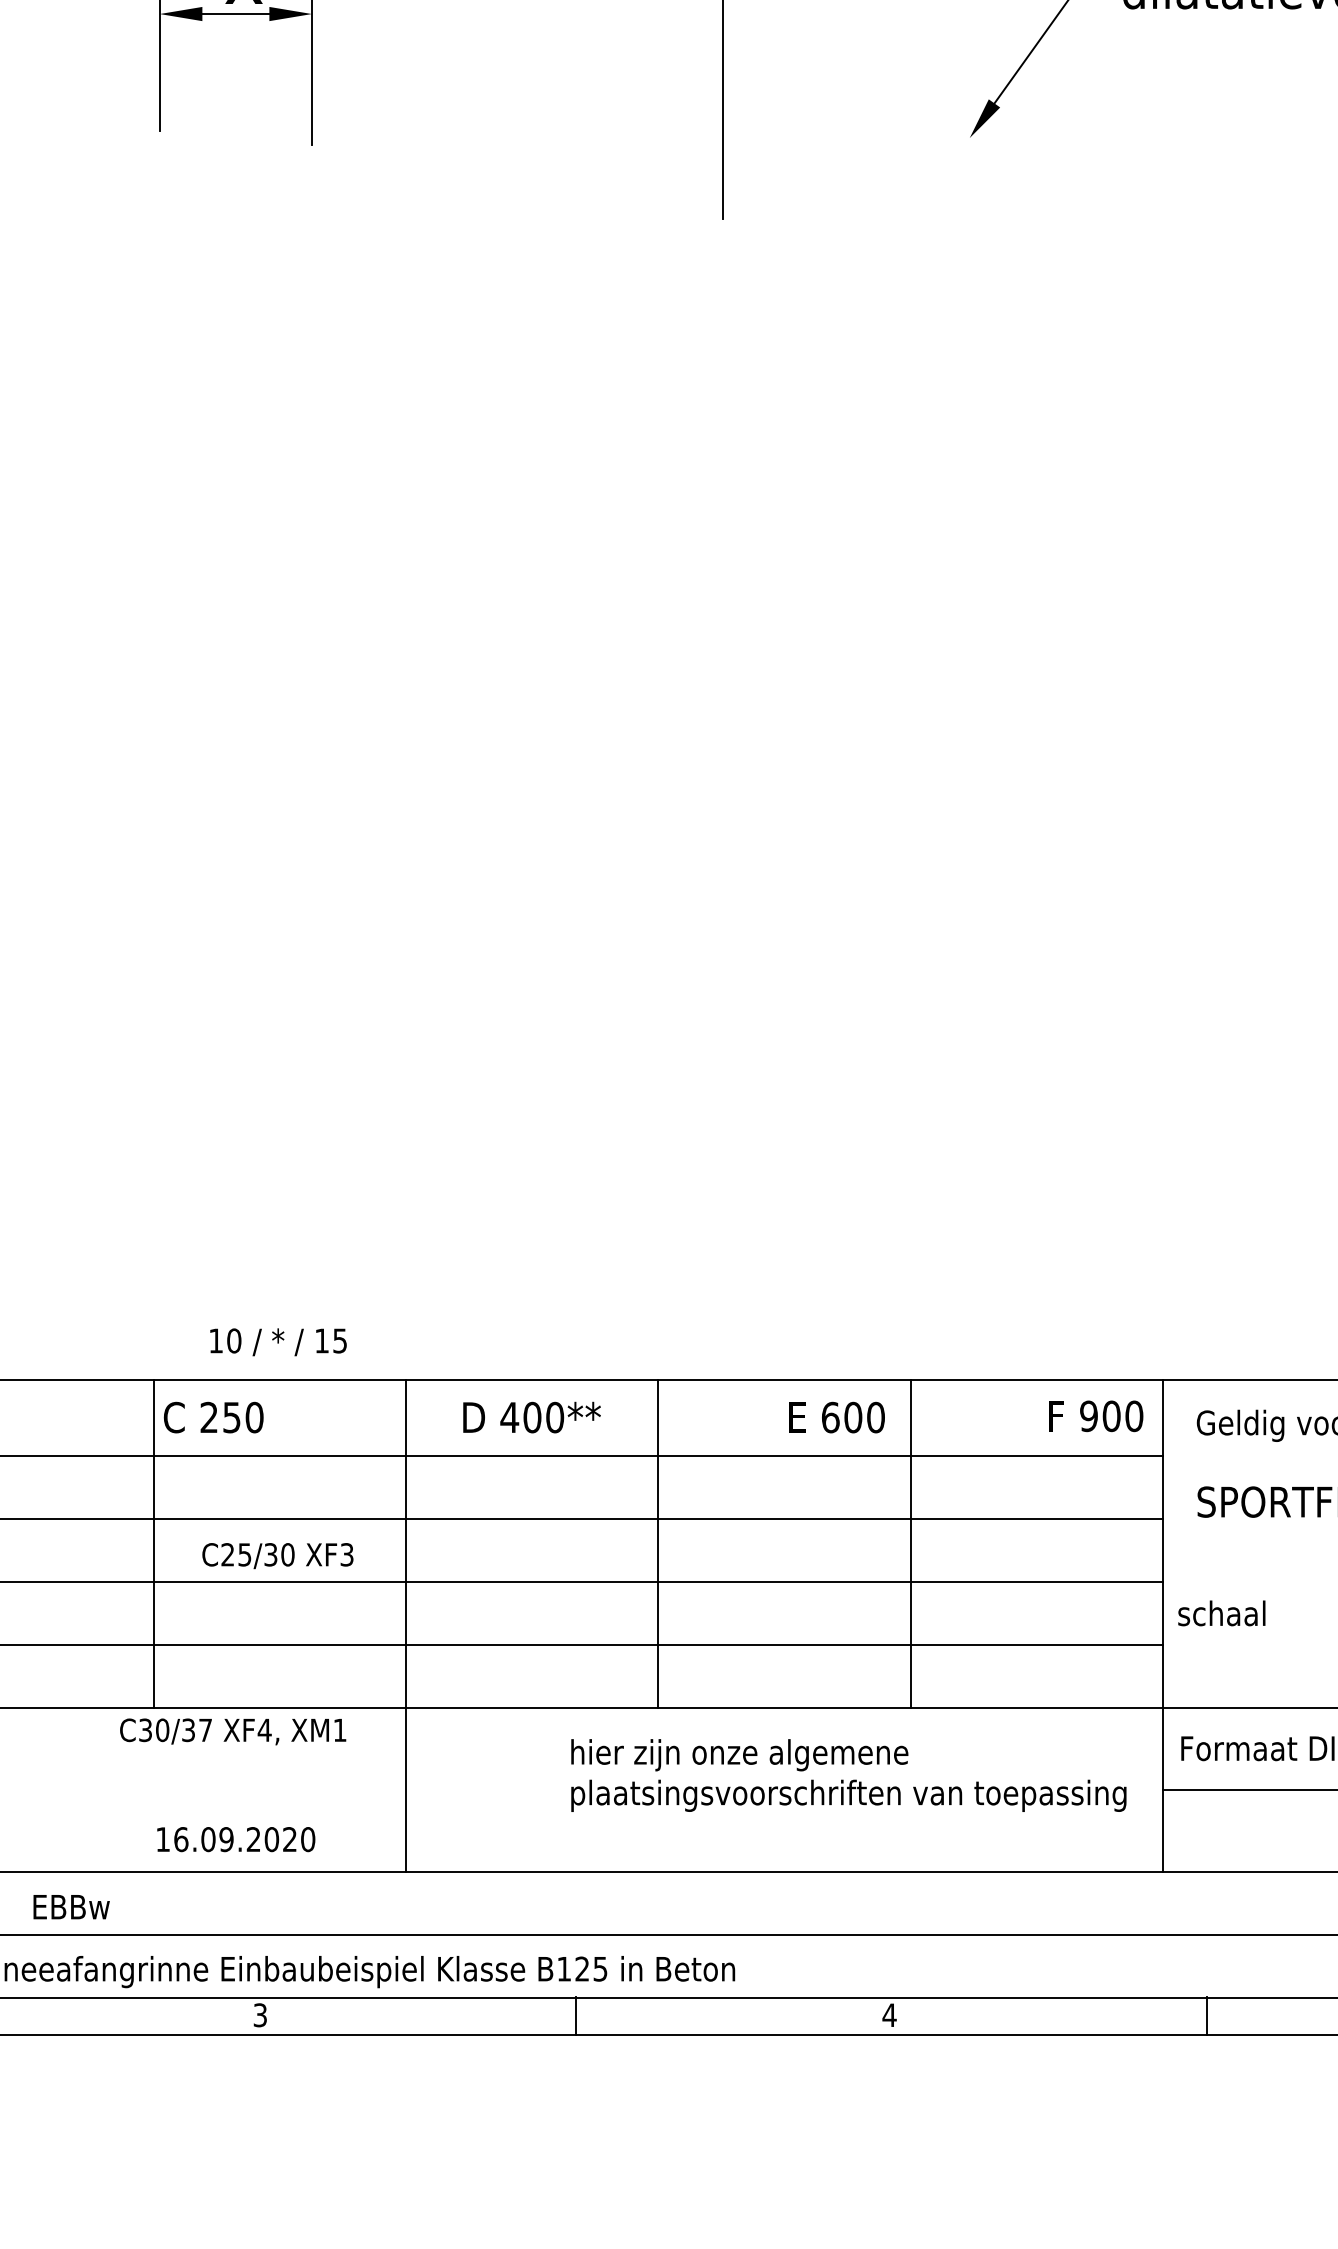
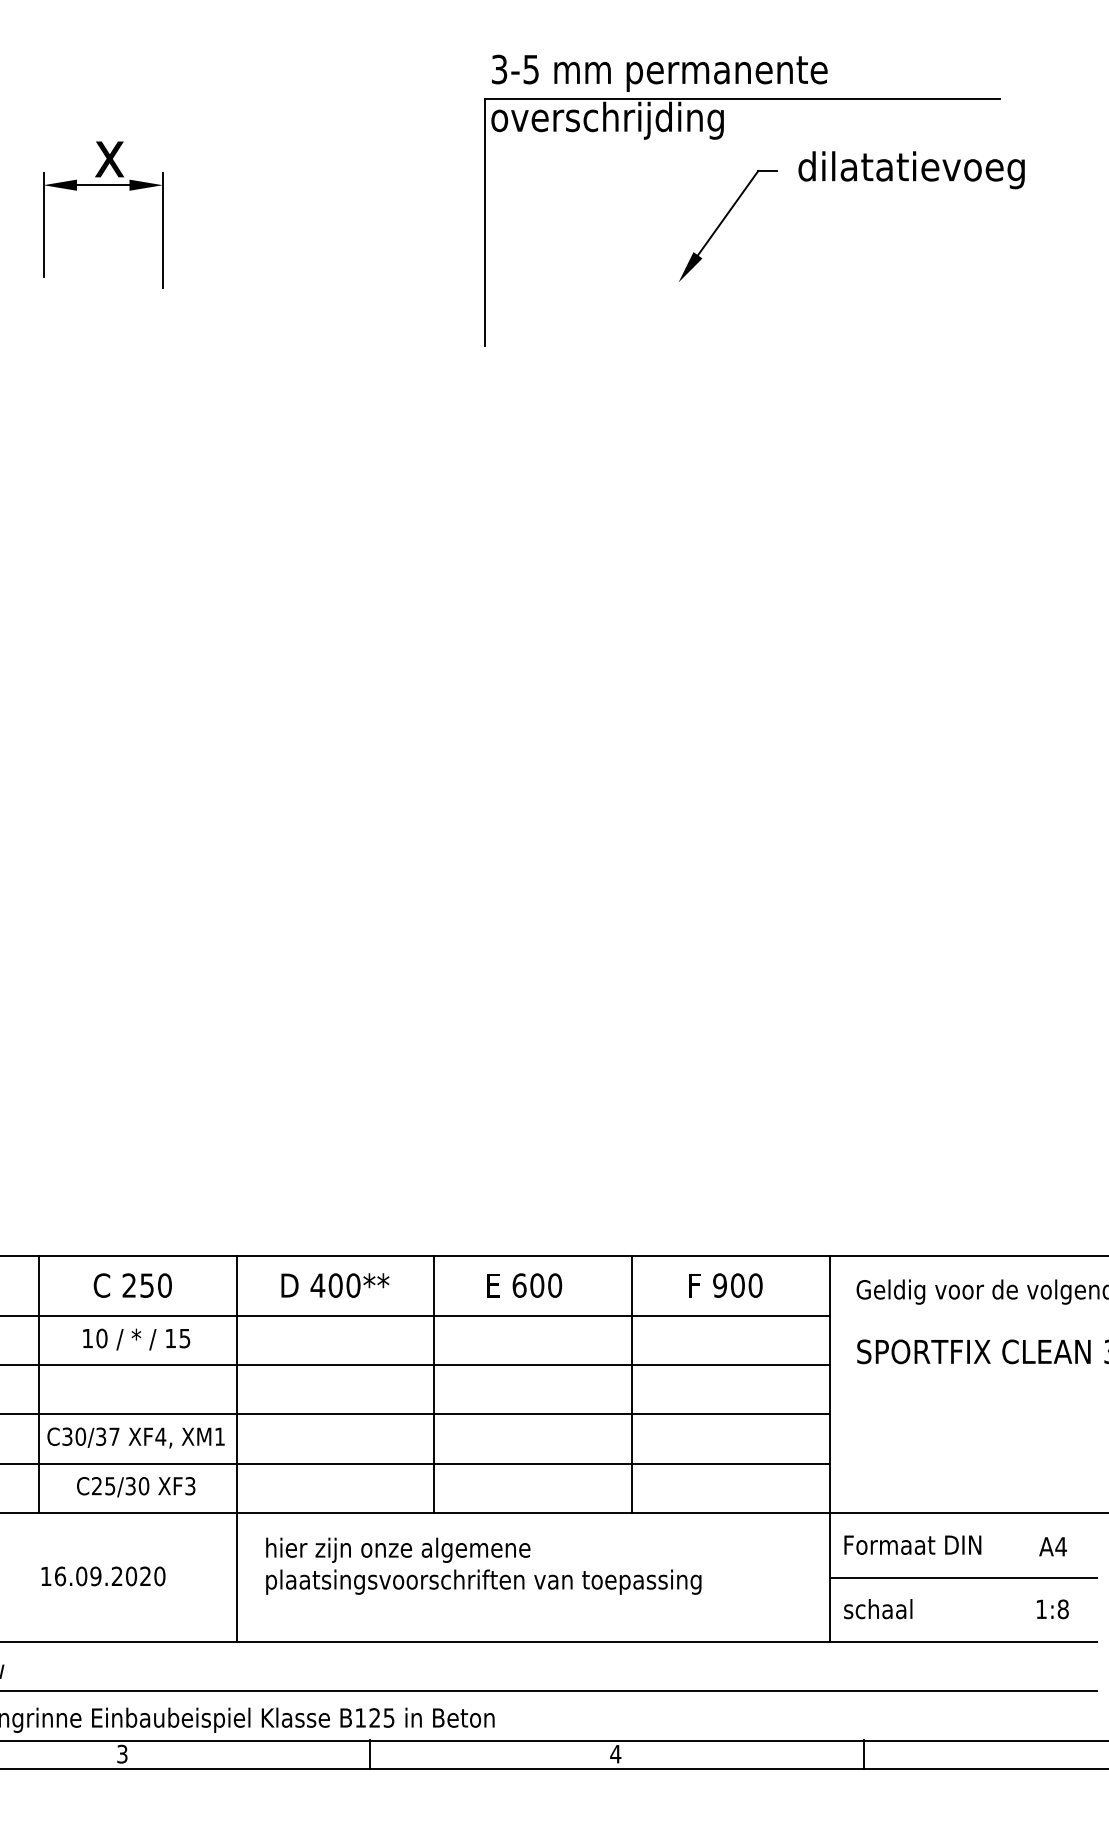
text: (278, 1342) -> (136, 1339), moved
text: (1095, 1416) -> (725, 1285), moved
text: (213, 1417) -> (132, 1285), moved
text: (836, 1417) -> (524, 1285), moved
text: (278, 1556) -> (136, 1487), moved
text: (1222, 1613) -> (878, 1609), moved
text: (232, 1731) -> (135, 1437), moved
text: (848, 1774) -> (483, 1565), moved
text: (236, 1839) -> (103, 1576), moved

